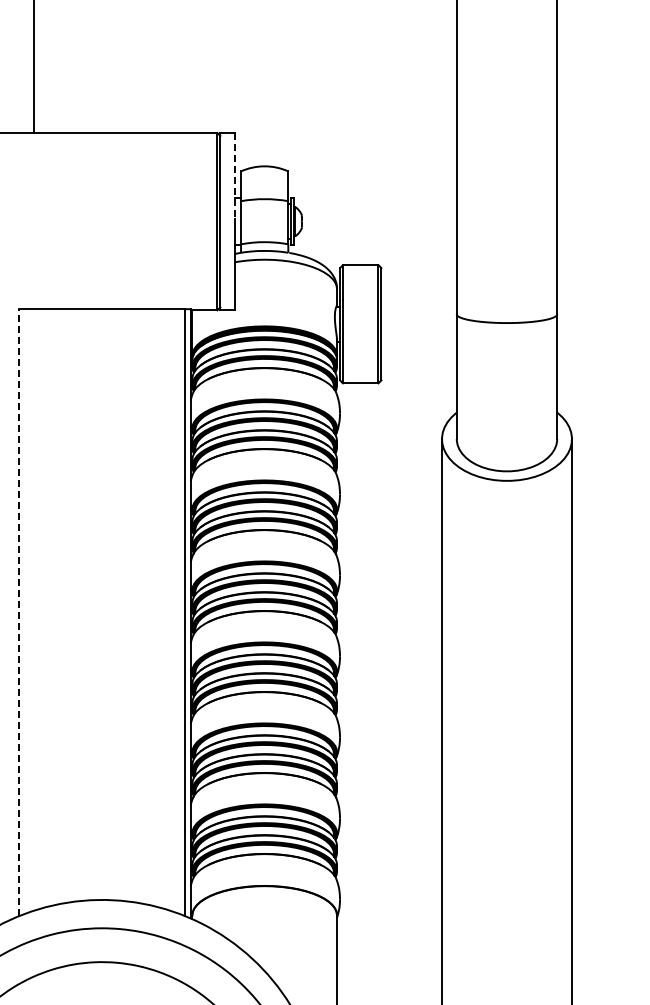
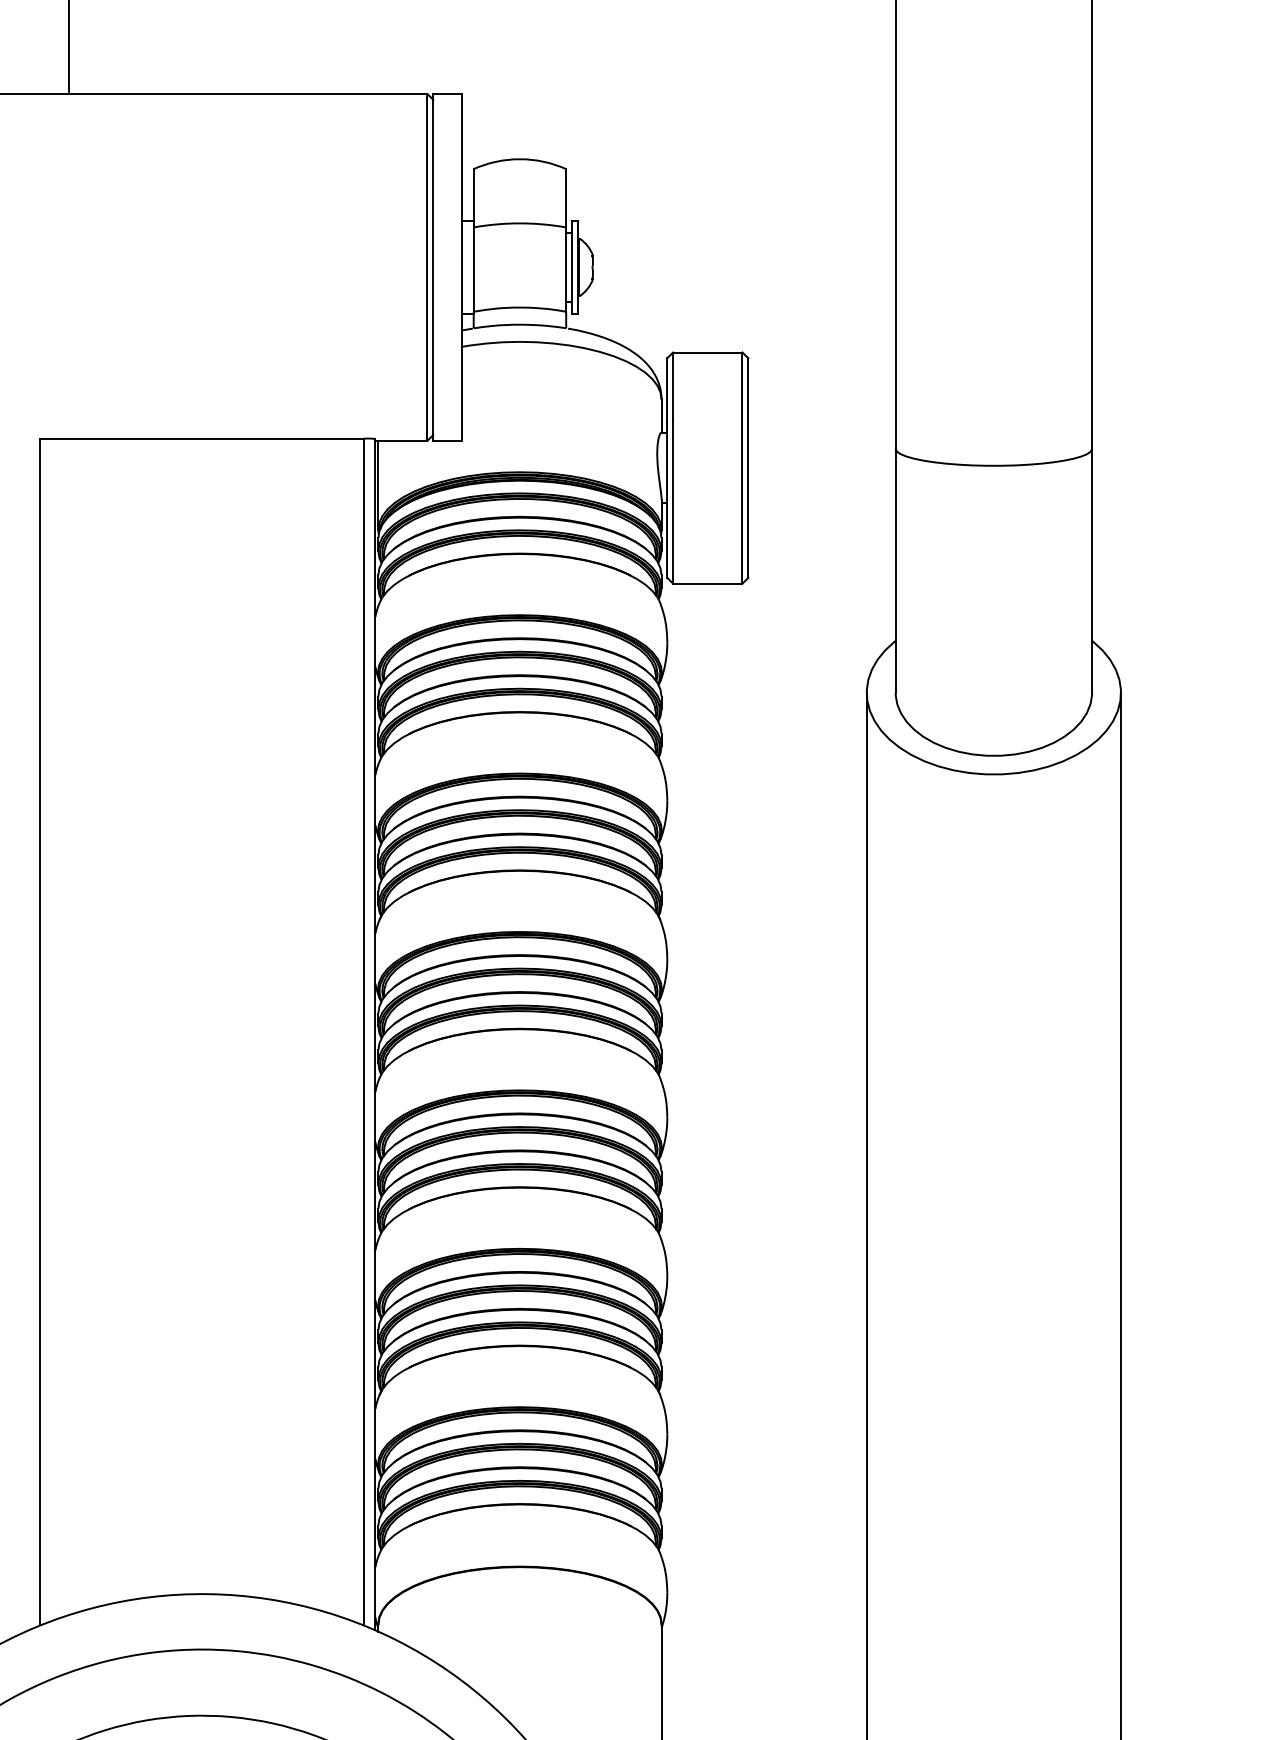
line: (235, 176) -> (462, 179), dashed -> solid
line: (19, 612) -> (40, 1031), dashed -> solid

